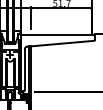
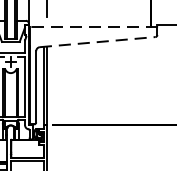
line: (58, 34) -> (94, 26), solid -> dashed
line: (60, 43) -> (97, 41), solid -> dashed

